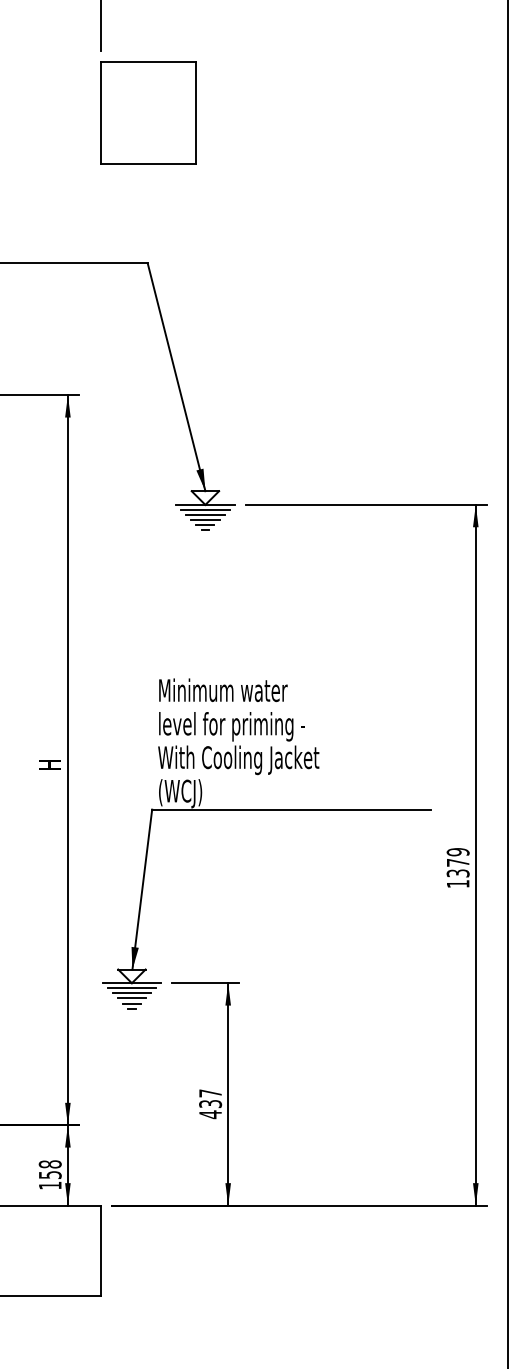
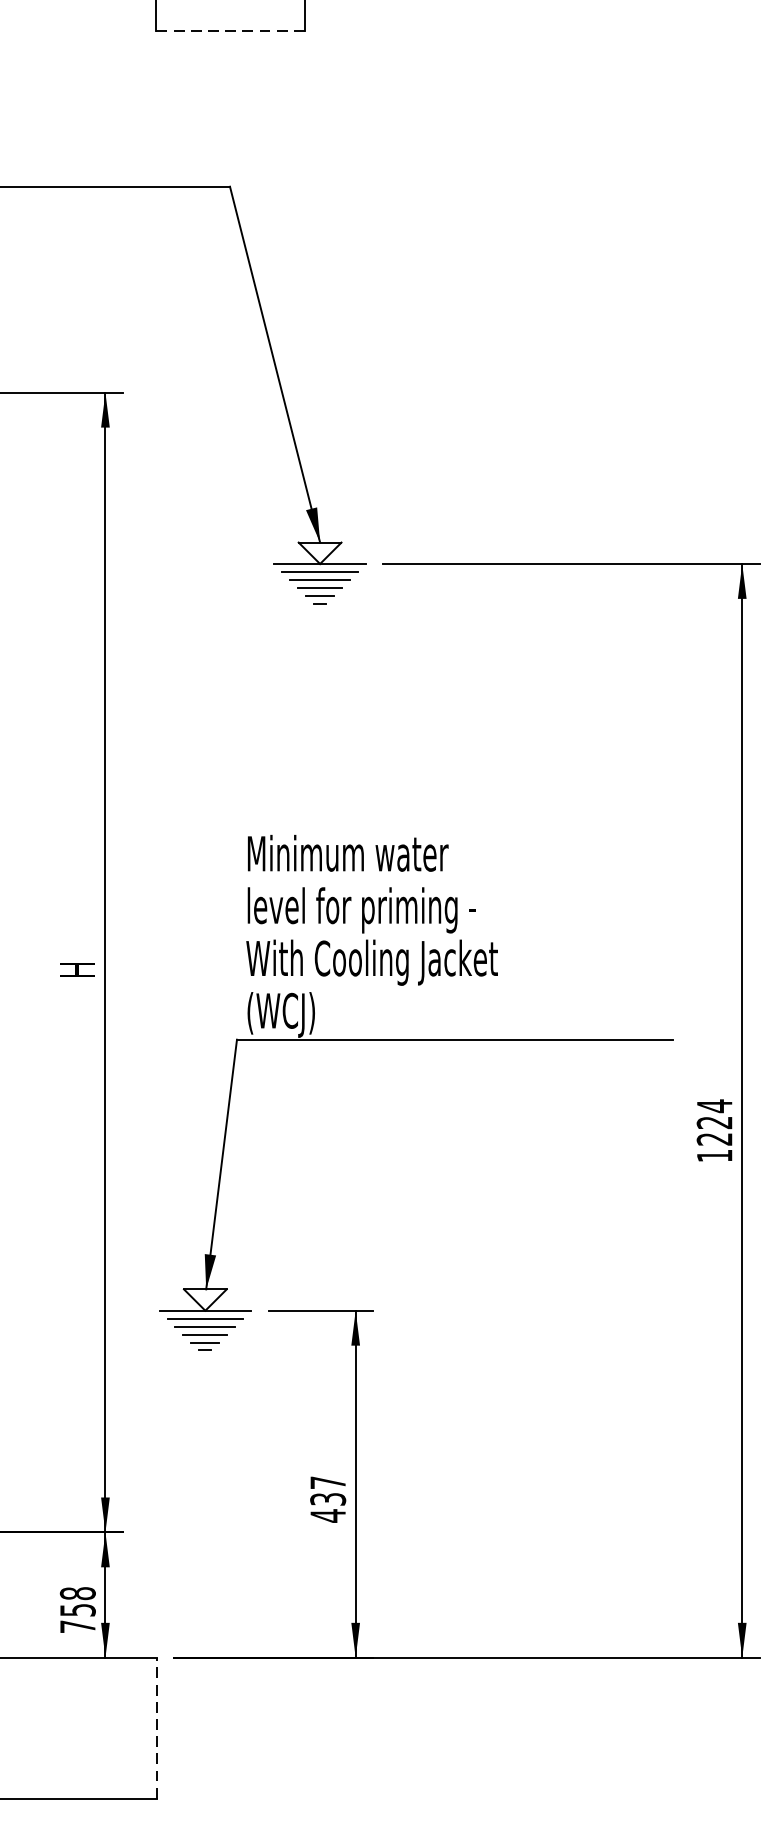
line: (148, 163) -> (231, 30), solid -> dashed
text: (457, 862) -> (713, 1122), 1379 -> 1224
text: (50, 1185) -> (78, 1626), 158 -> 758
line: (100, 1250) -> (156, 1728), solid -> dashed

